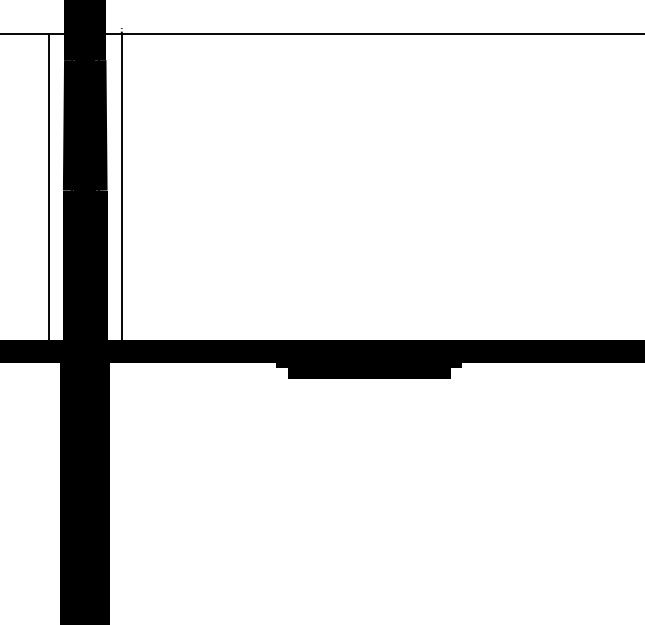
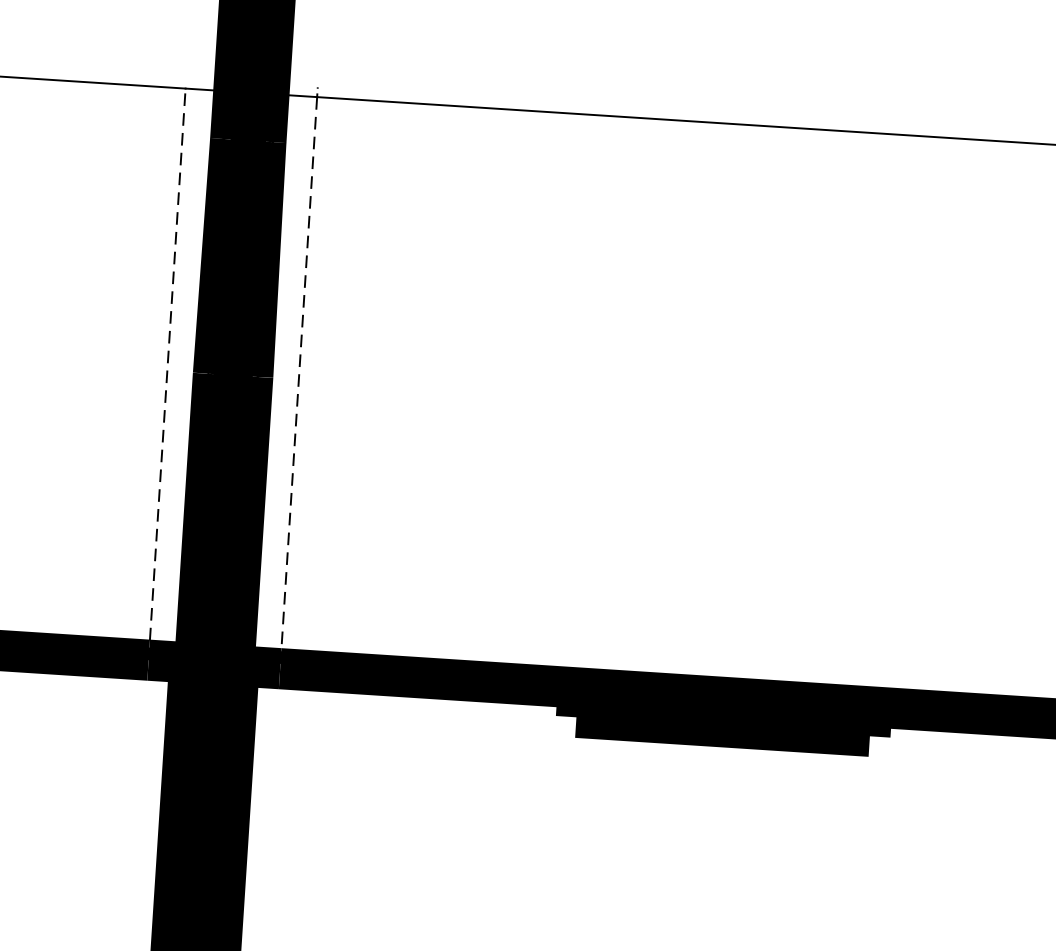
line: (48, 192) -> (166, 374), solid -> dashed
line: (121, 192) -> (298, 382), solid -> dashed

